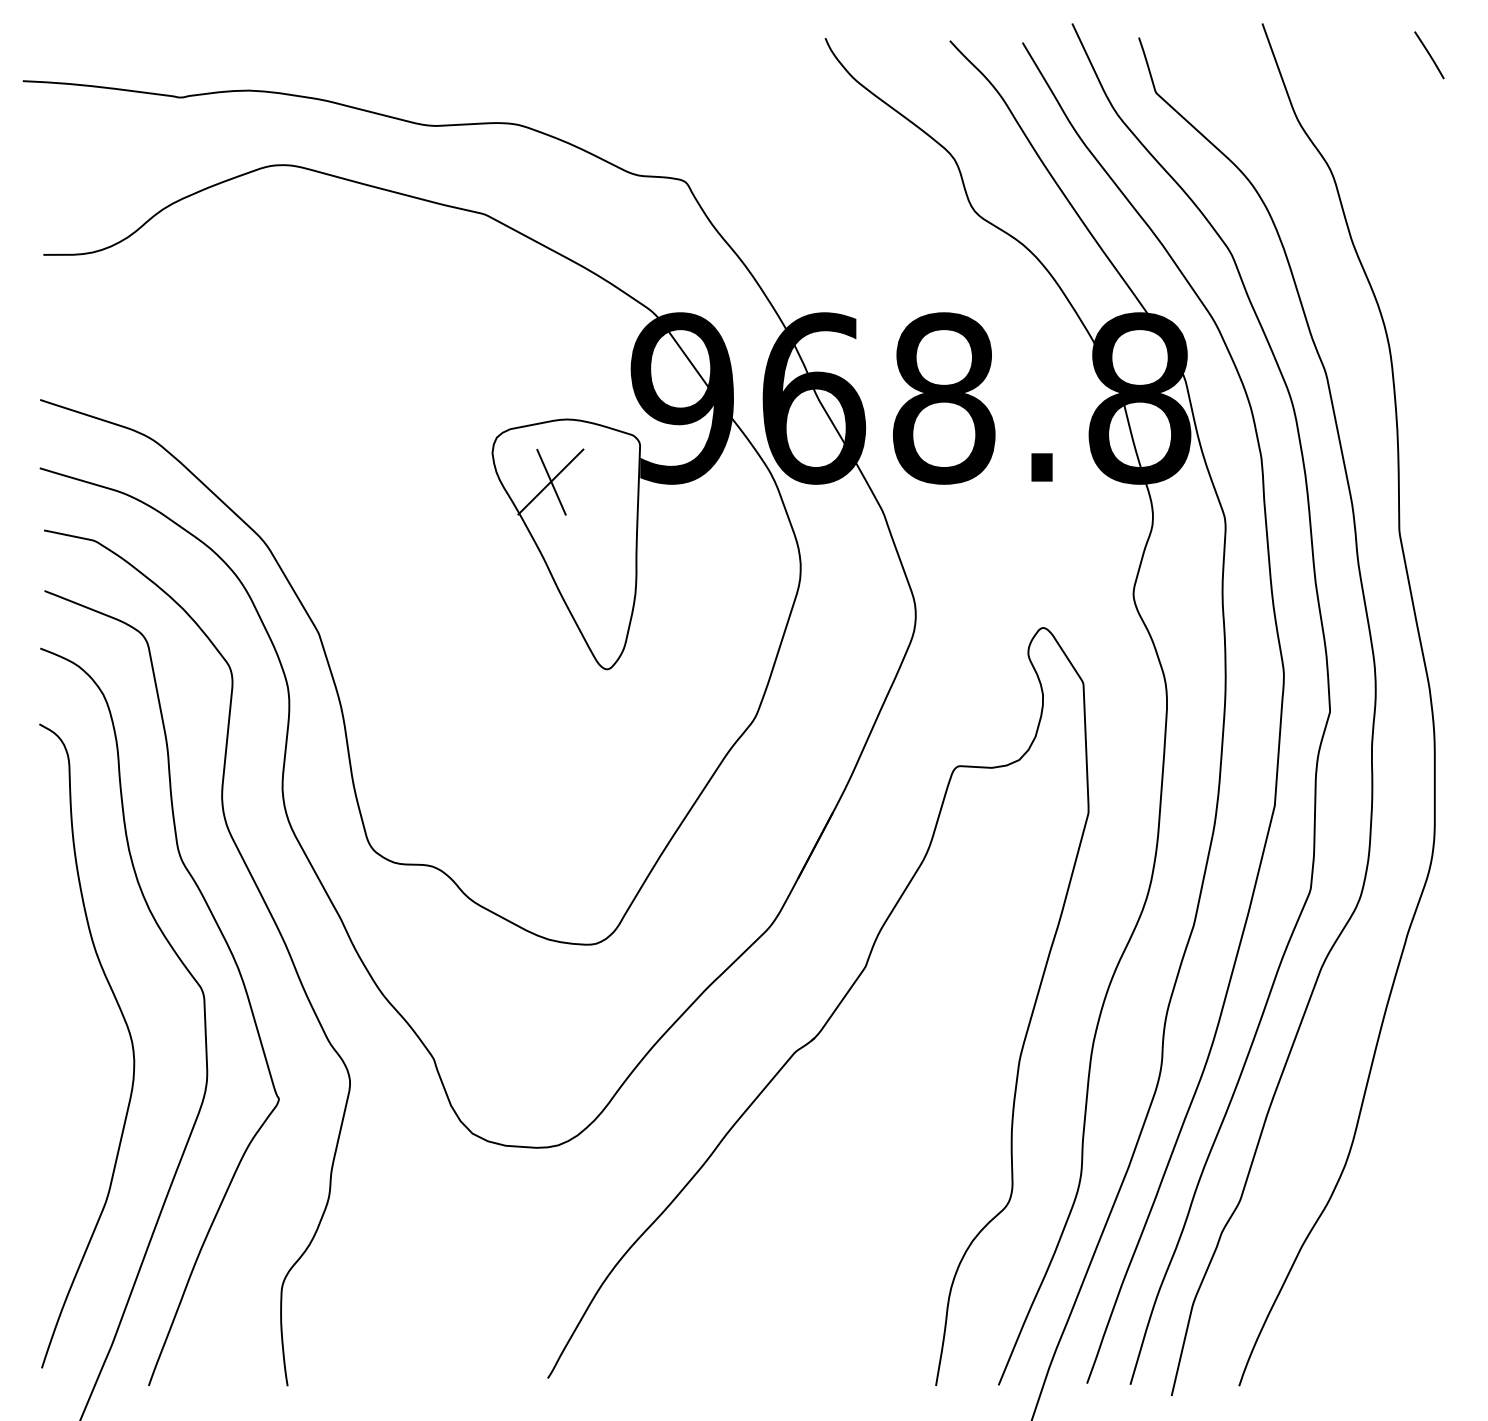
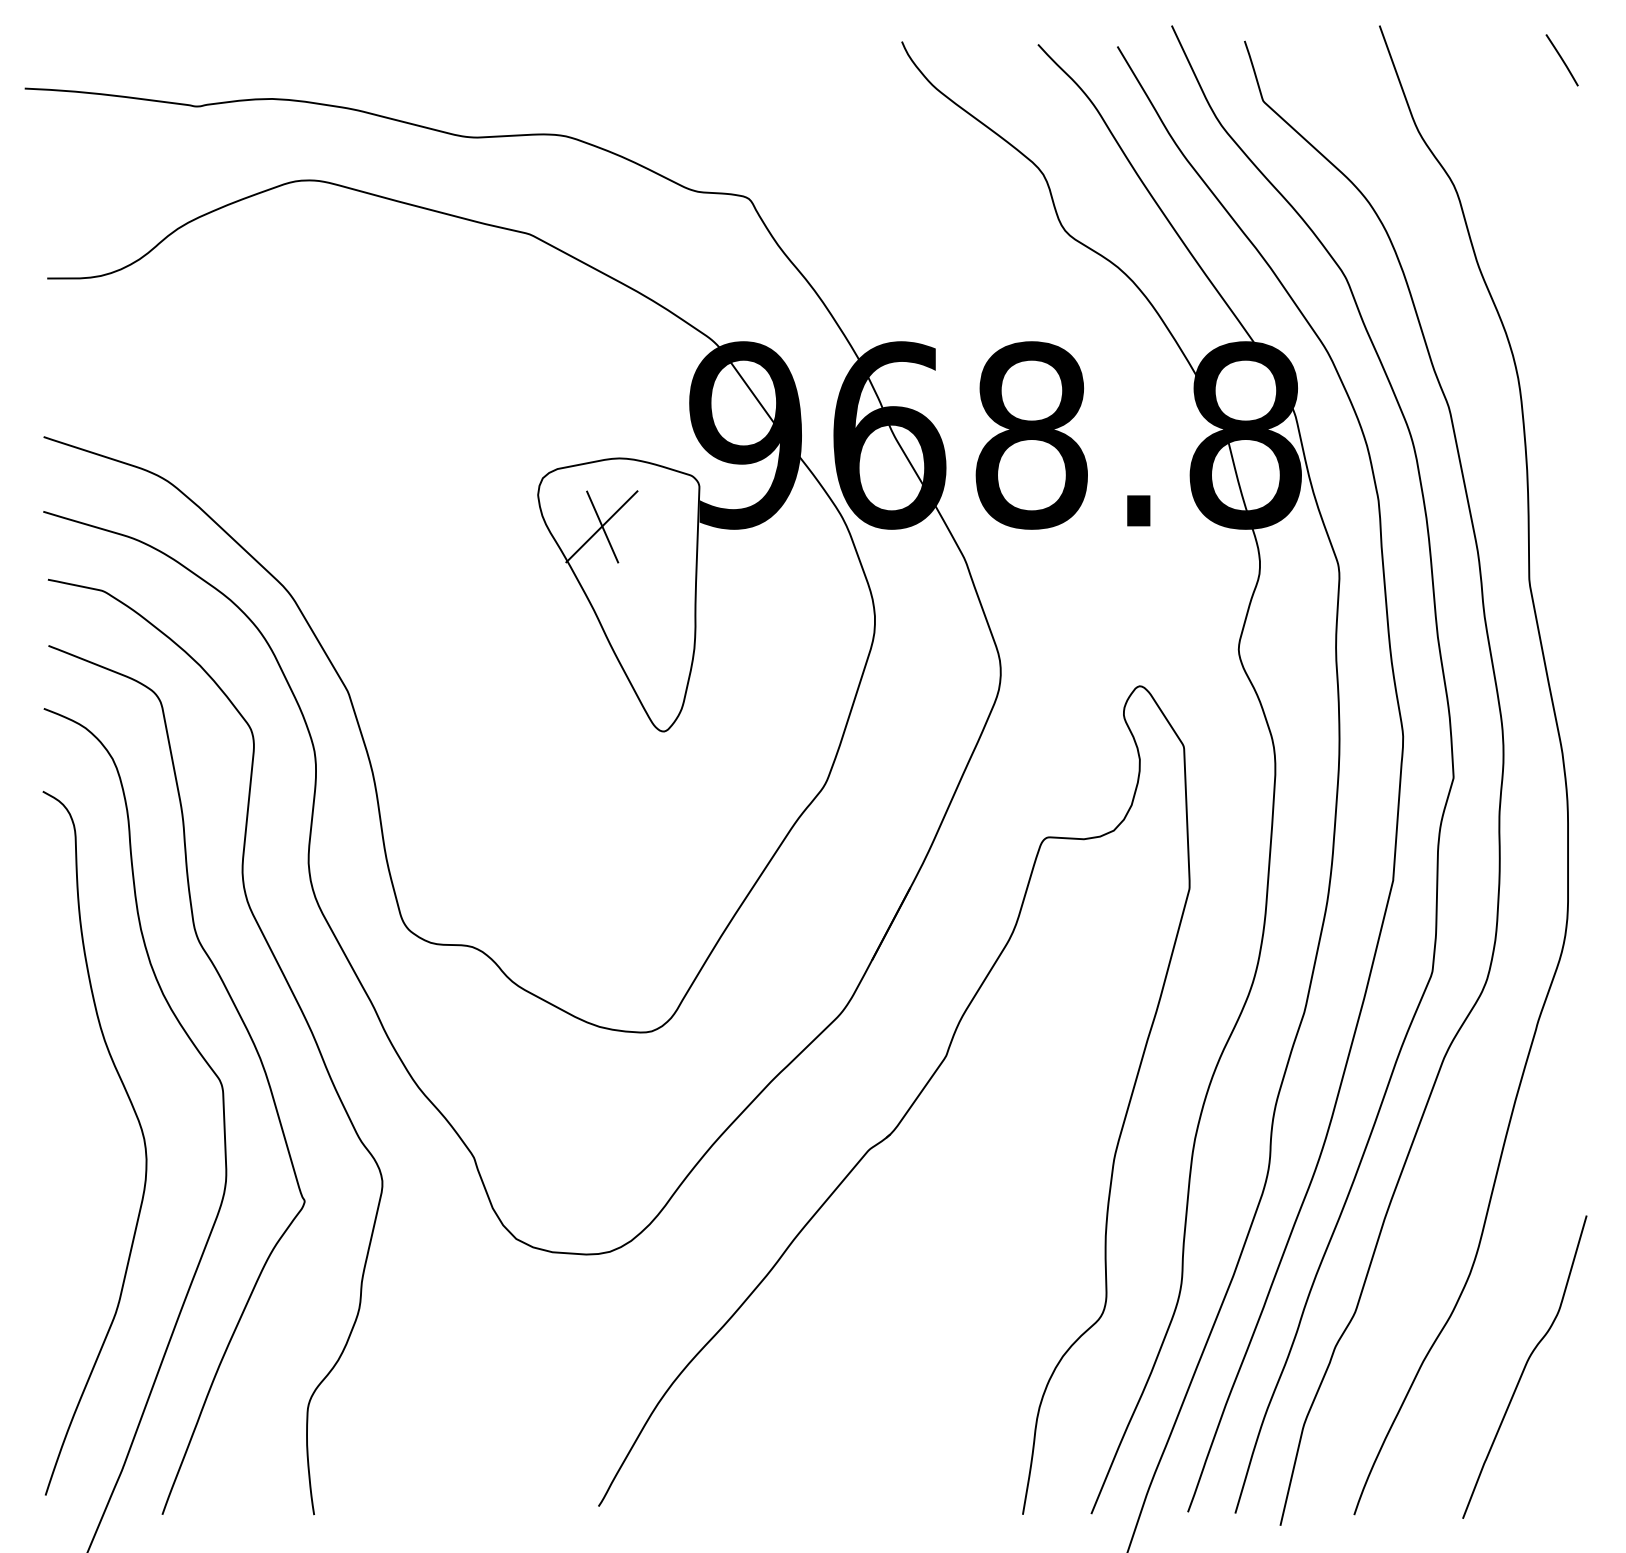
curve: (1394, 1250) -> (1524, 1366), added

